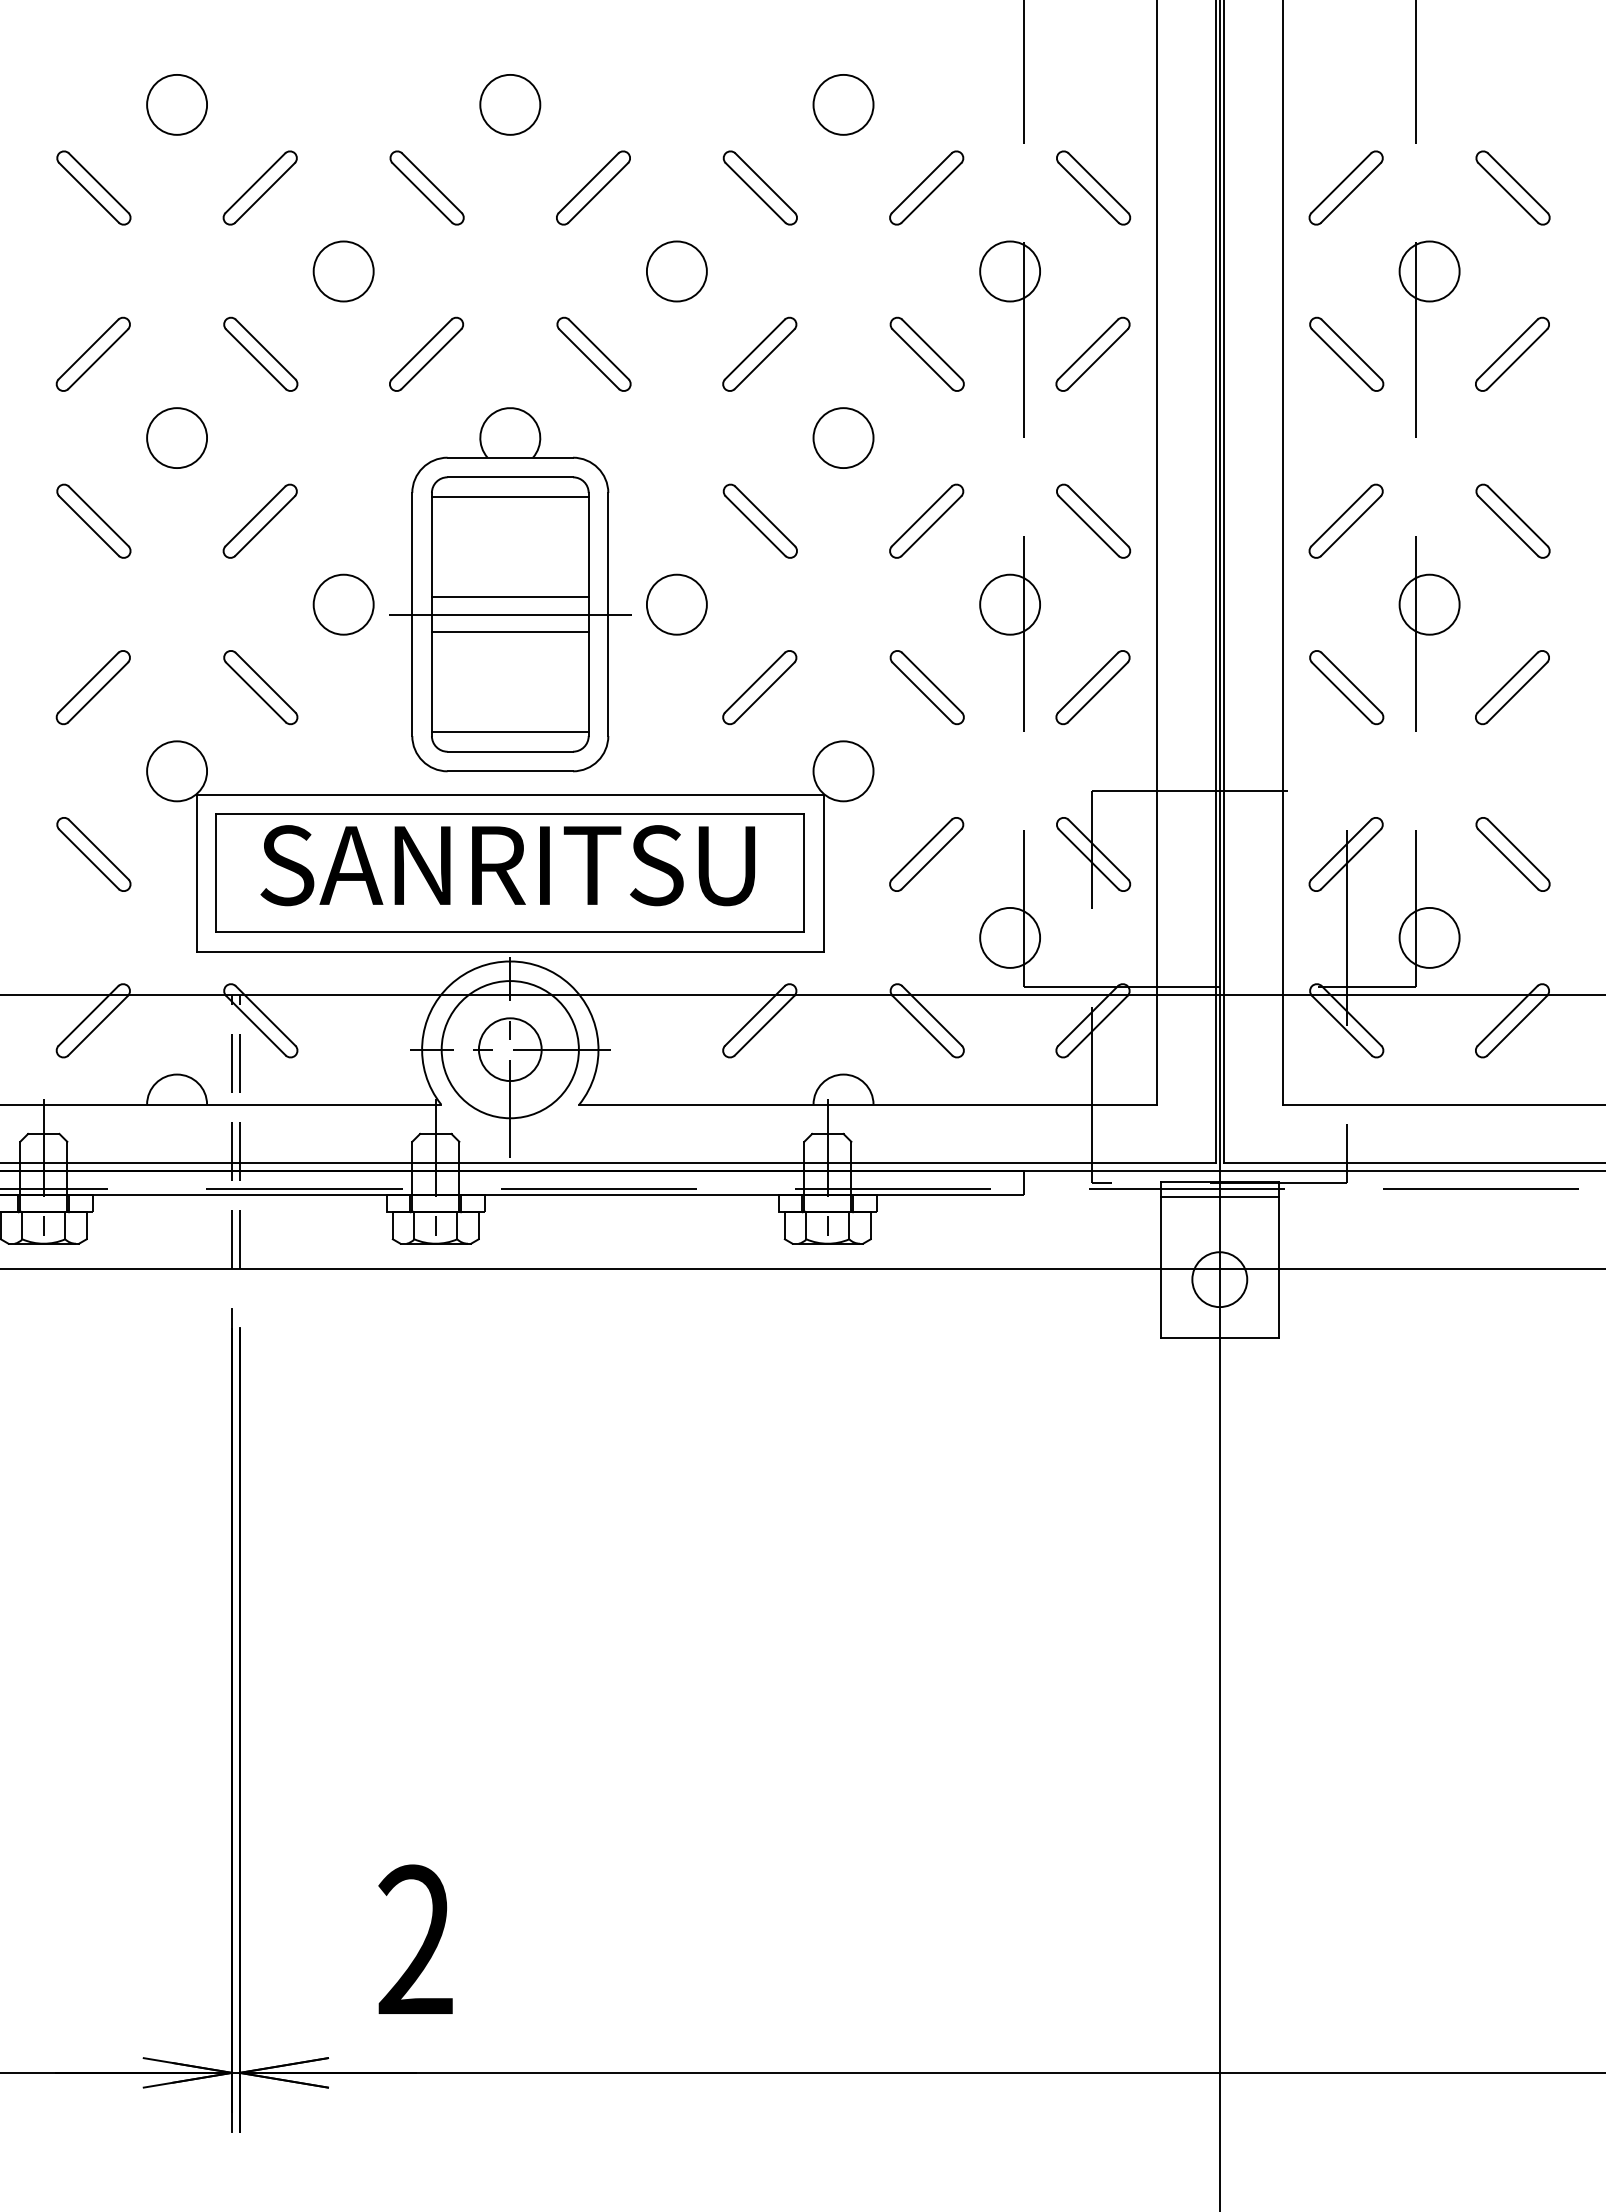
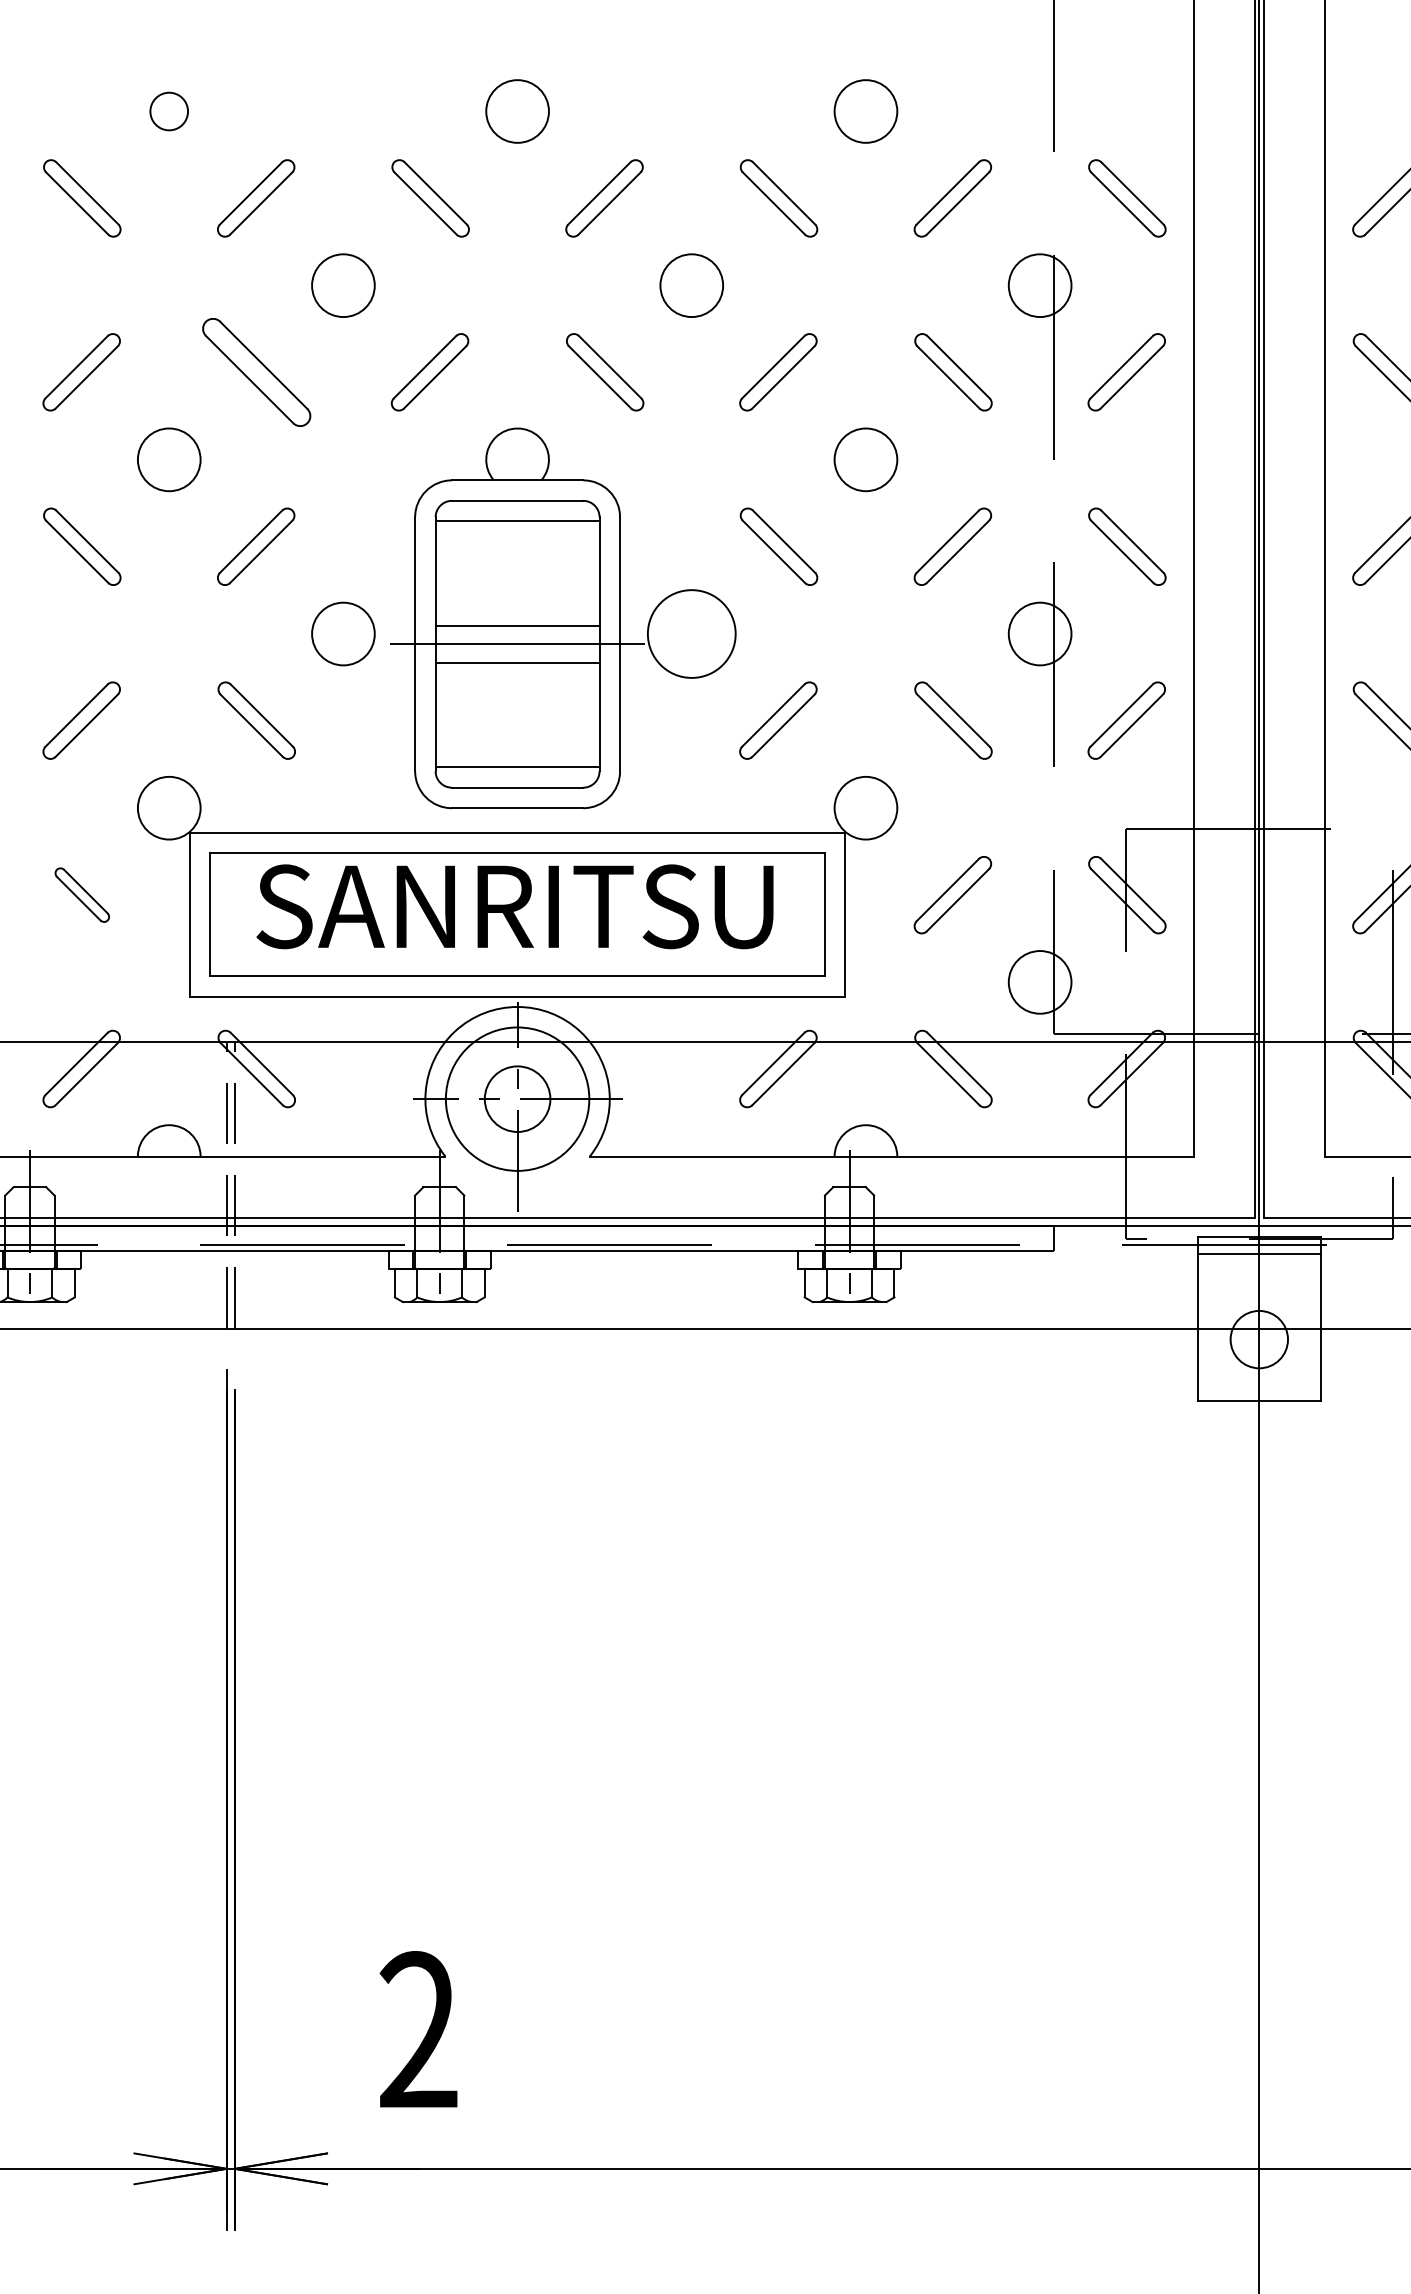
circle: (176, 104) -> (168, 111), size x0.6
part: (260, 353) -> (256, 371), size x1.4
circle: (676, 604) -> (691, 633), size x1.4
part: (93, 854) -> (81, 895), size x0.7

